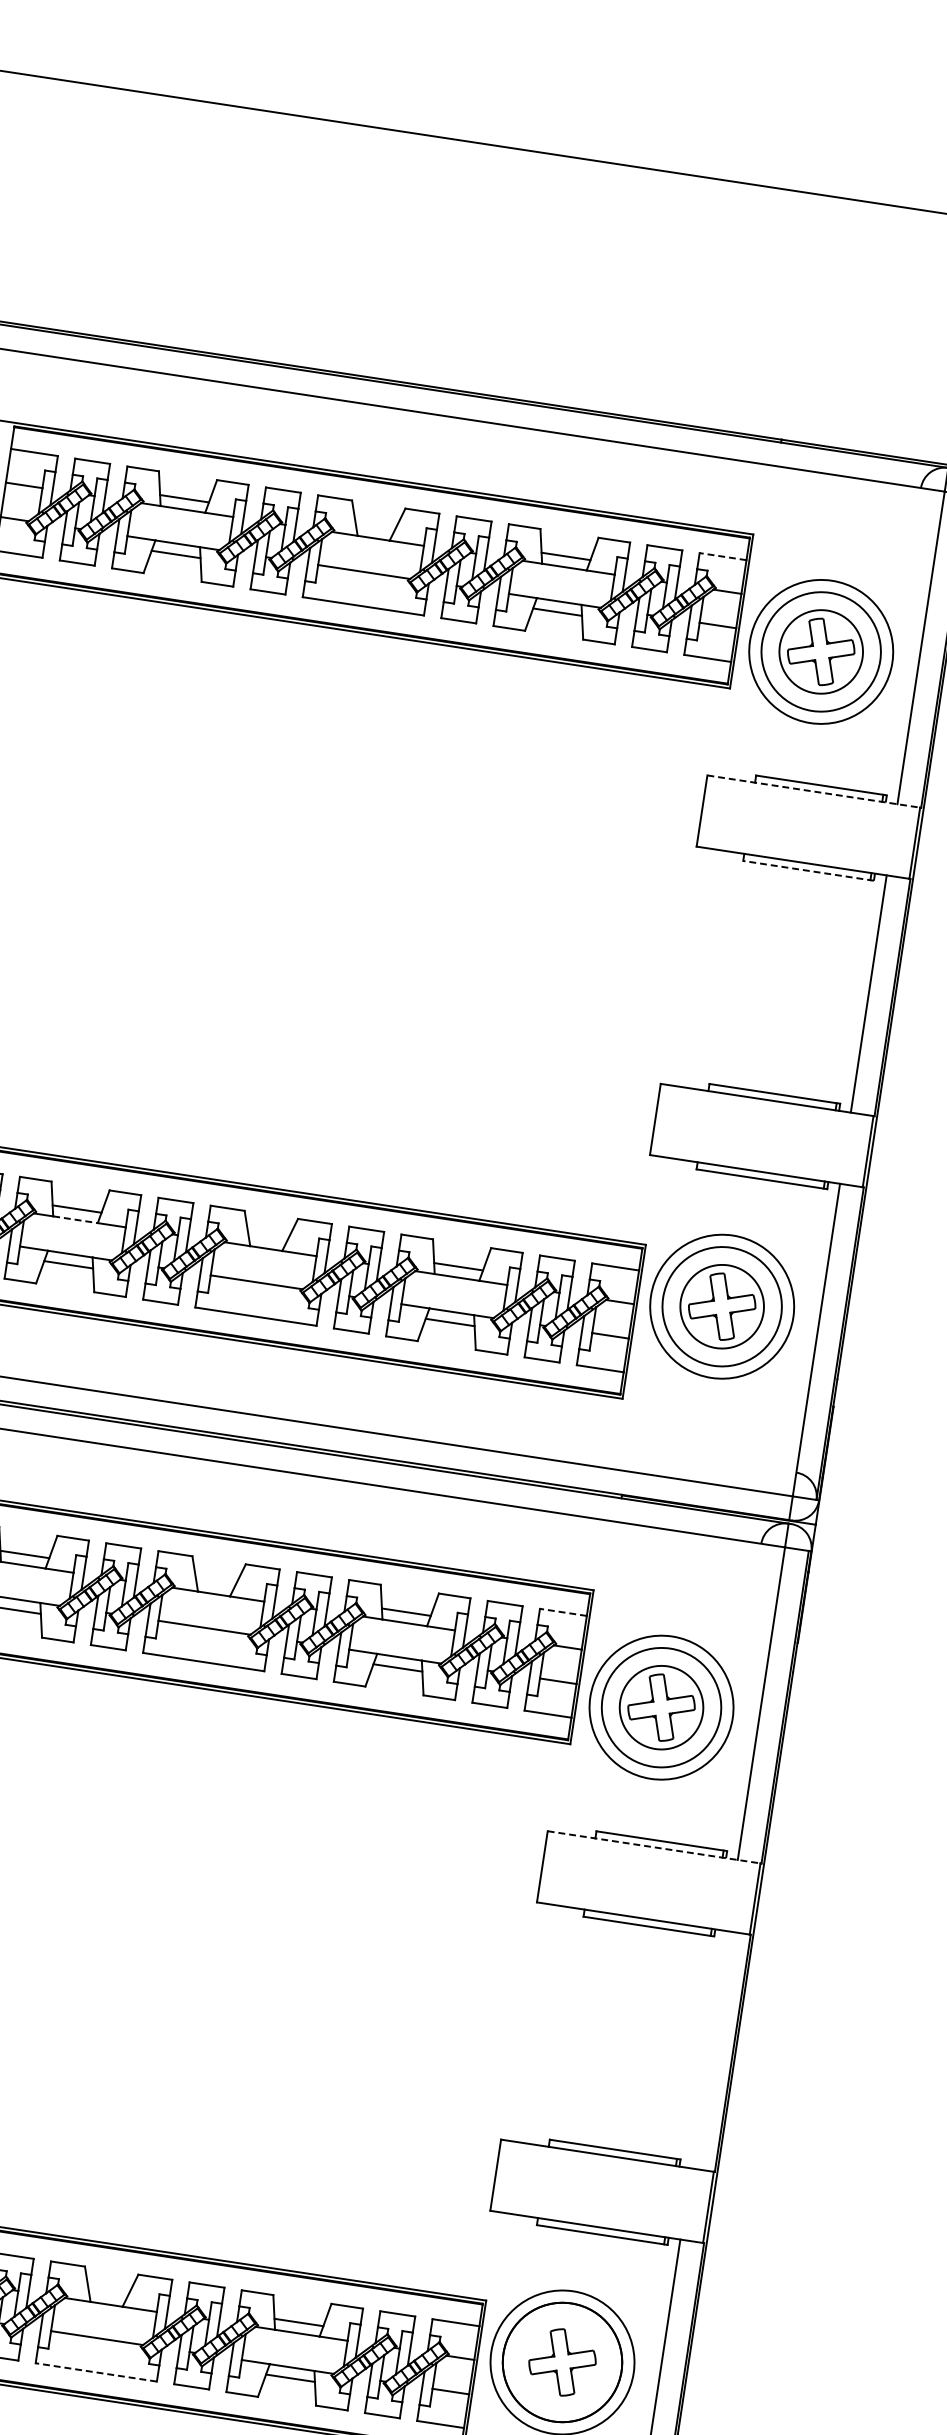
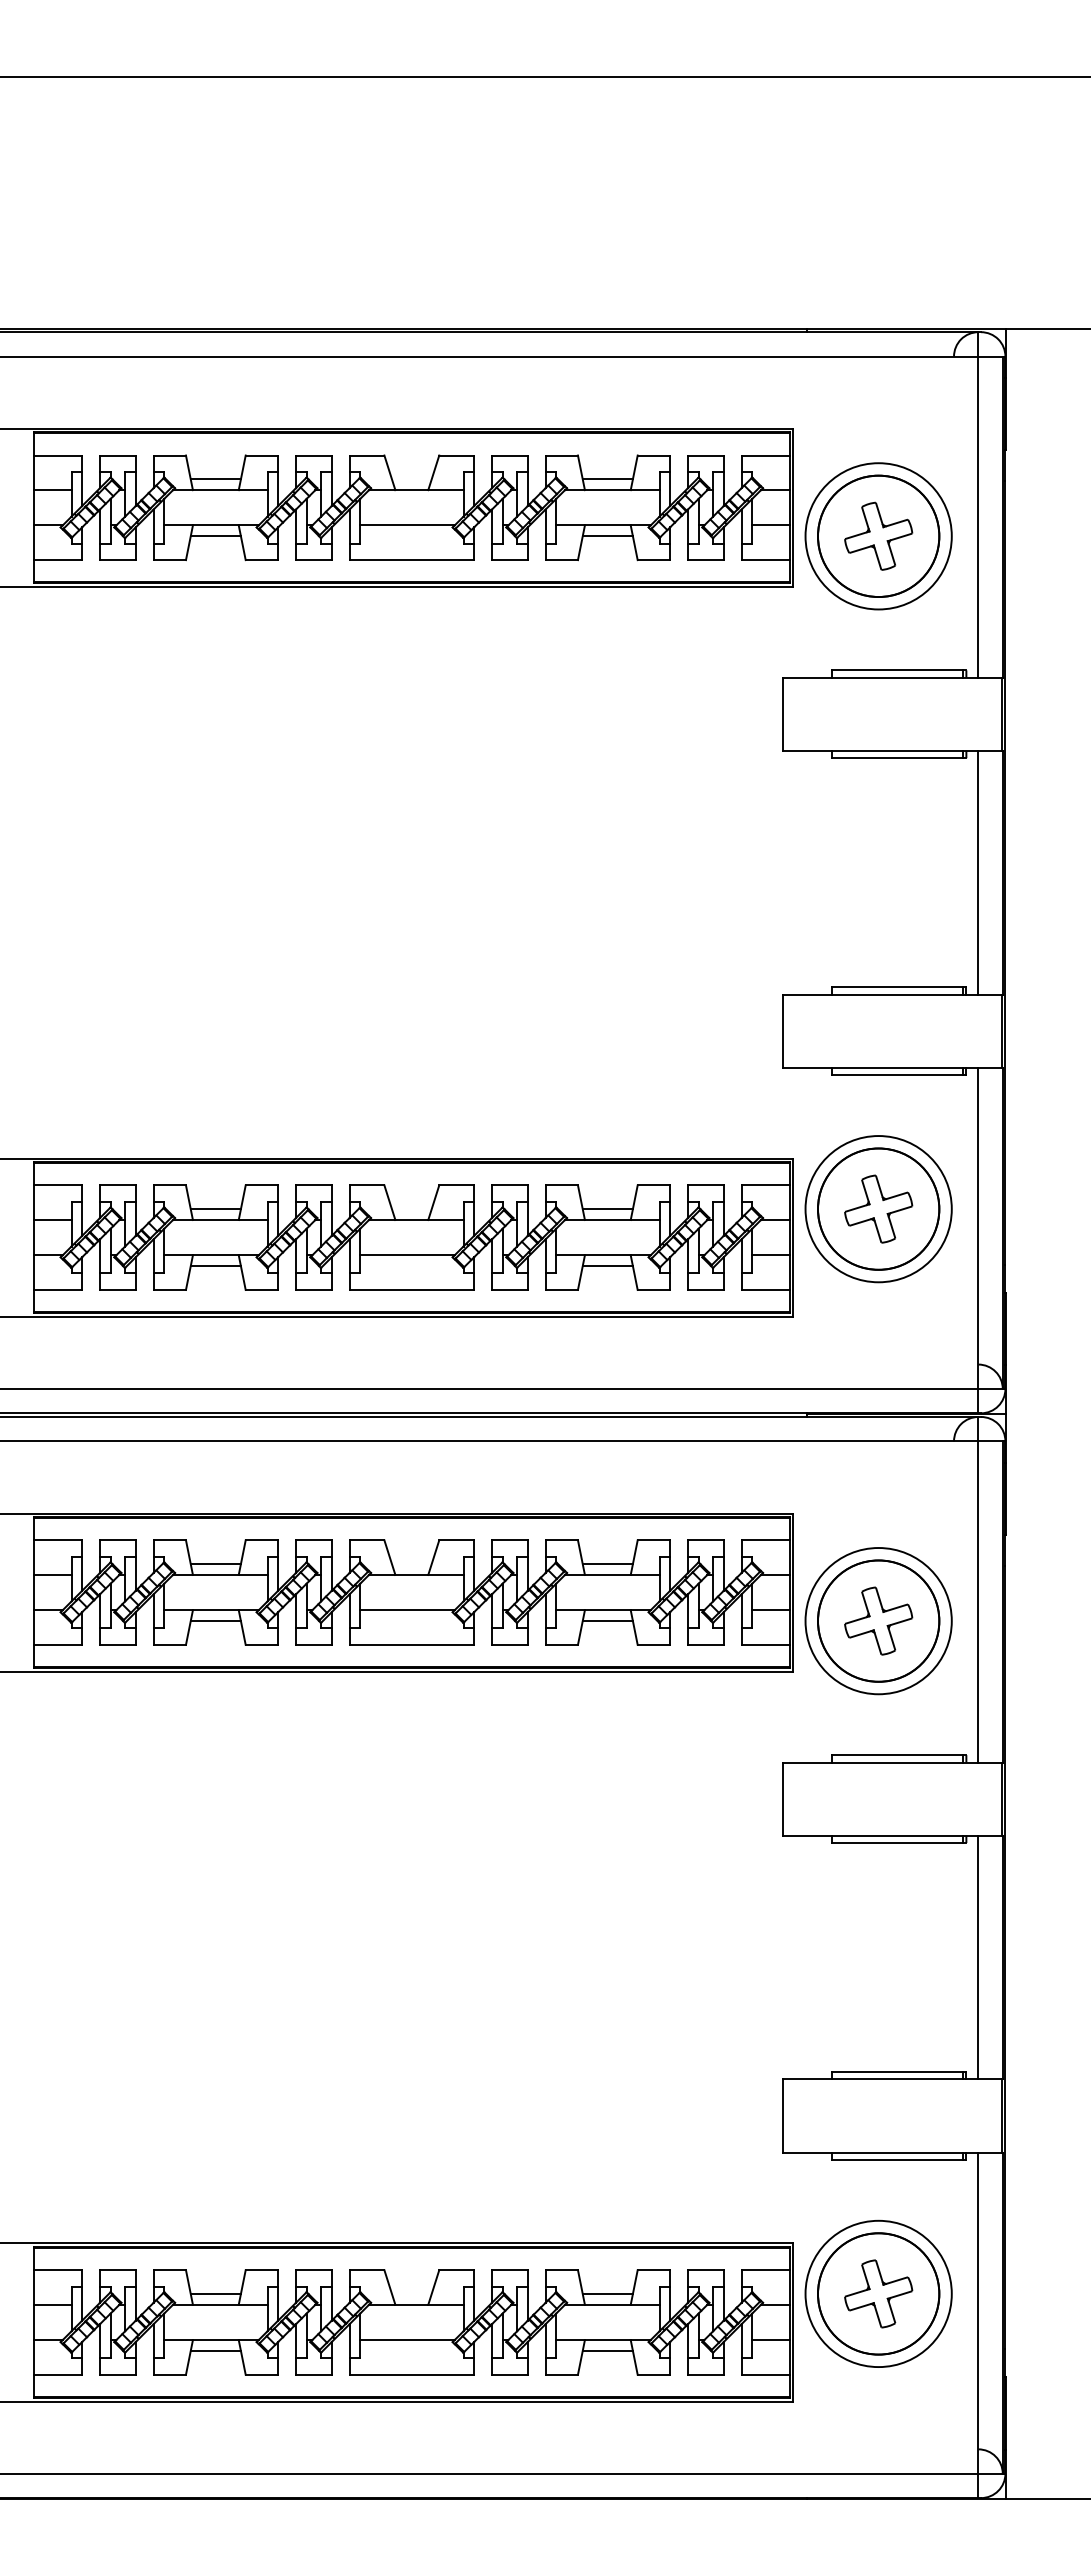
line: (722, 556) -> (765, 455), dashed -> solid
circle: (821, 652) -> (878, 536), size x1.43
line: (813, 791) -> (892, 677), dashed -> solid
line: (807, 871) -> (898, 758), dashed -> solid
line: (75, 1220) -> (215, 1220), dashed -> solid
circle: (722, 1306) -> (878, 1208), size x1.43
line: (563, 1612) -> (765, 1540), dashed -> solid
circle: (661, 1707) -> (878, 1620), size x1.43
line: (654, 1847) -> (892, 1762), dashed -> solid
line: (709, 2049) -> (978, 1957), added
line: (95, 2372) -> (411, 2374), dashed -> solid

